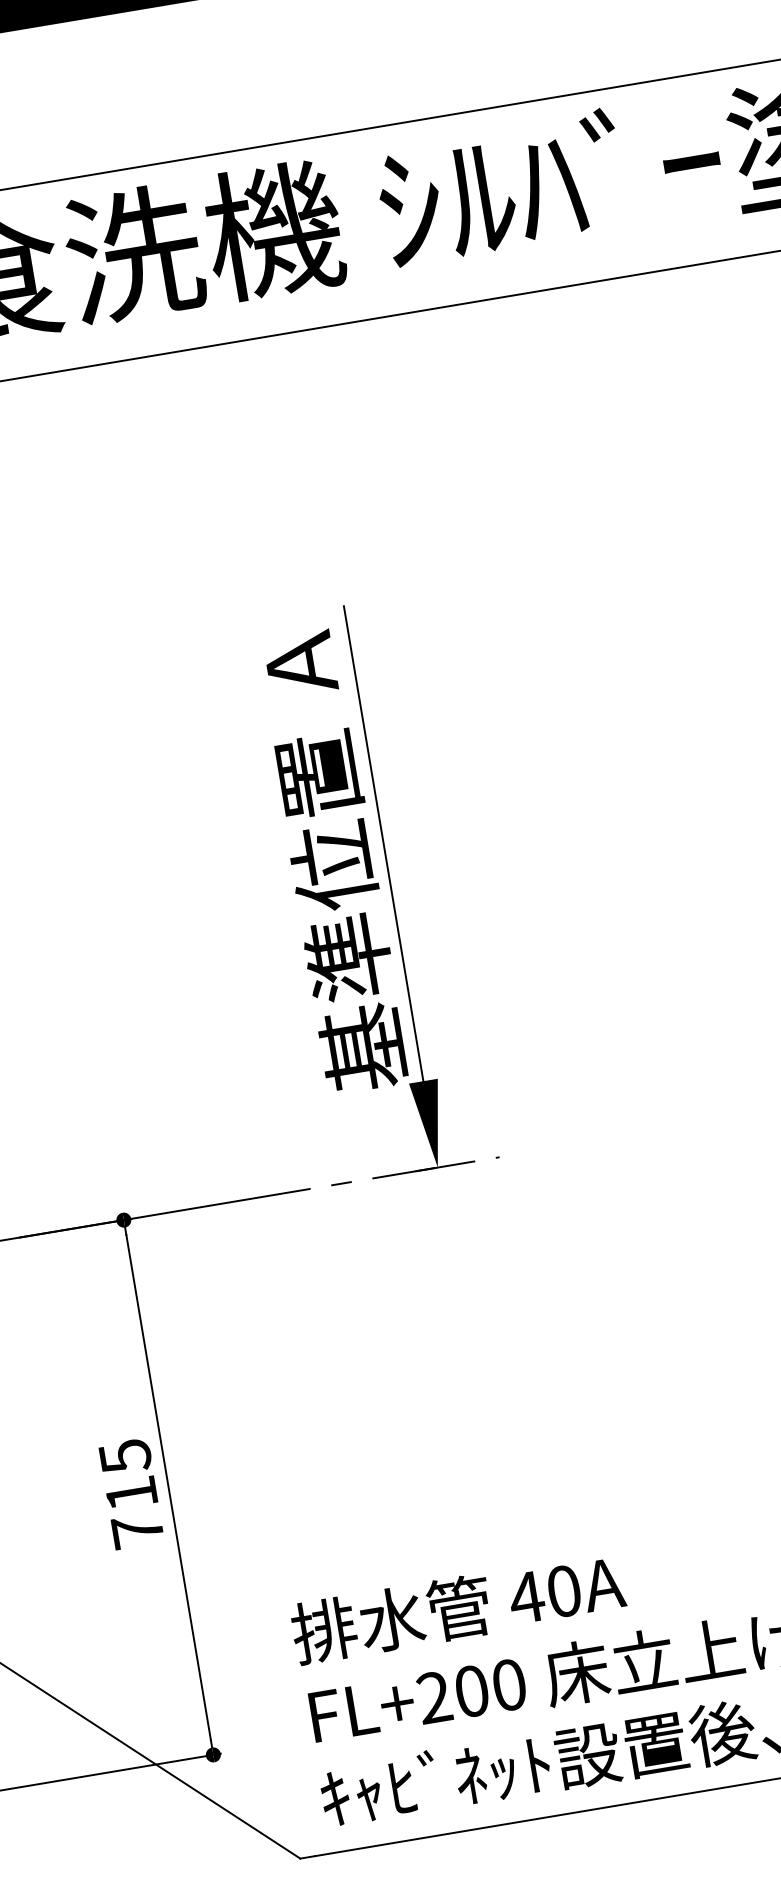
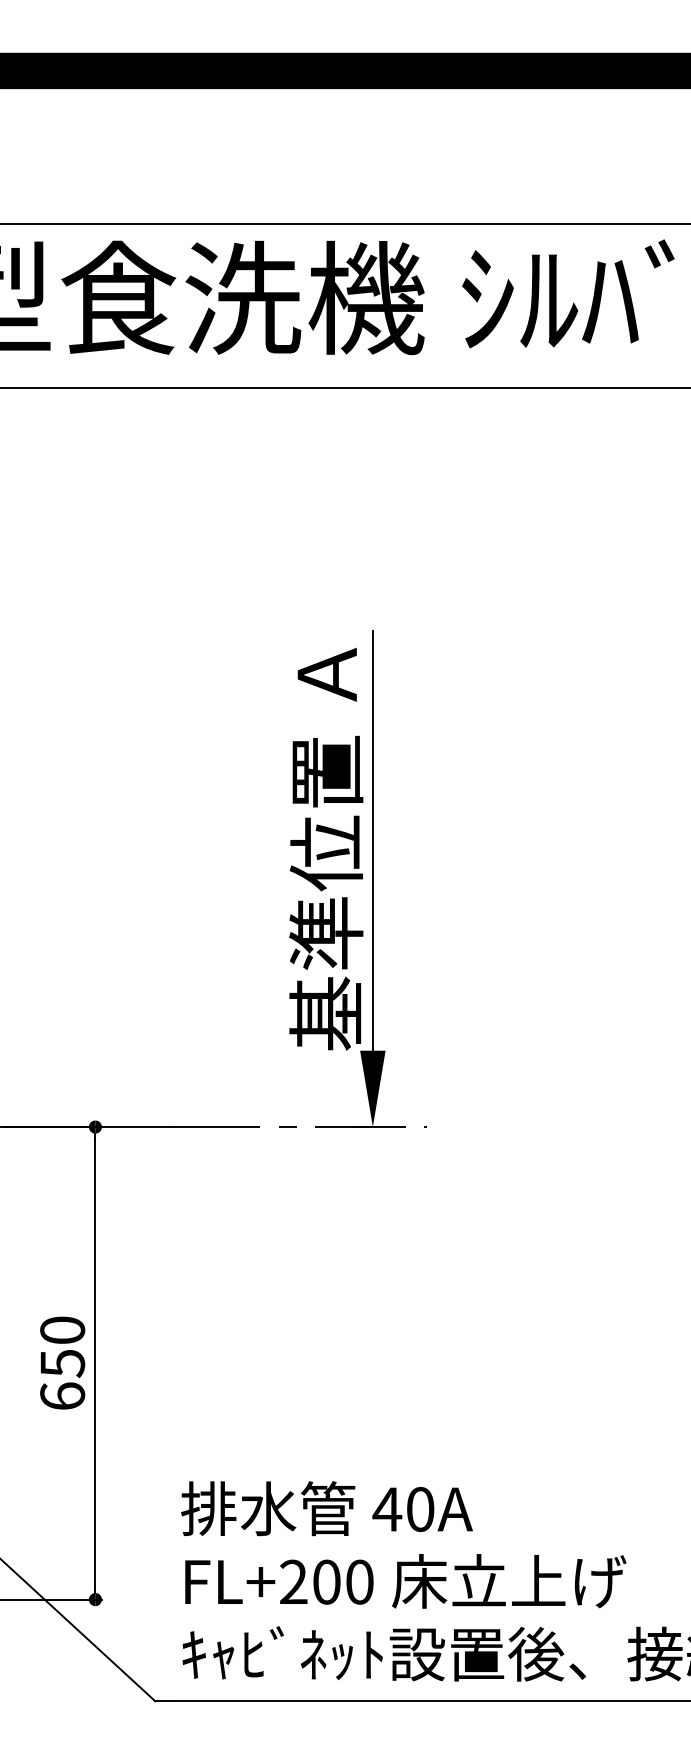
text: (131, 1492) -> (62, 1362), 715 -> 650

